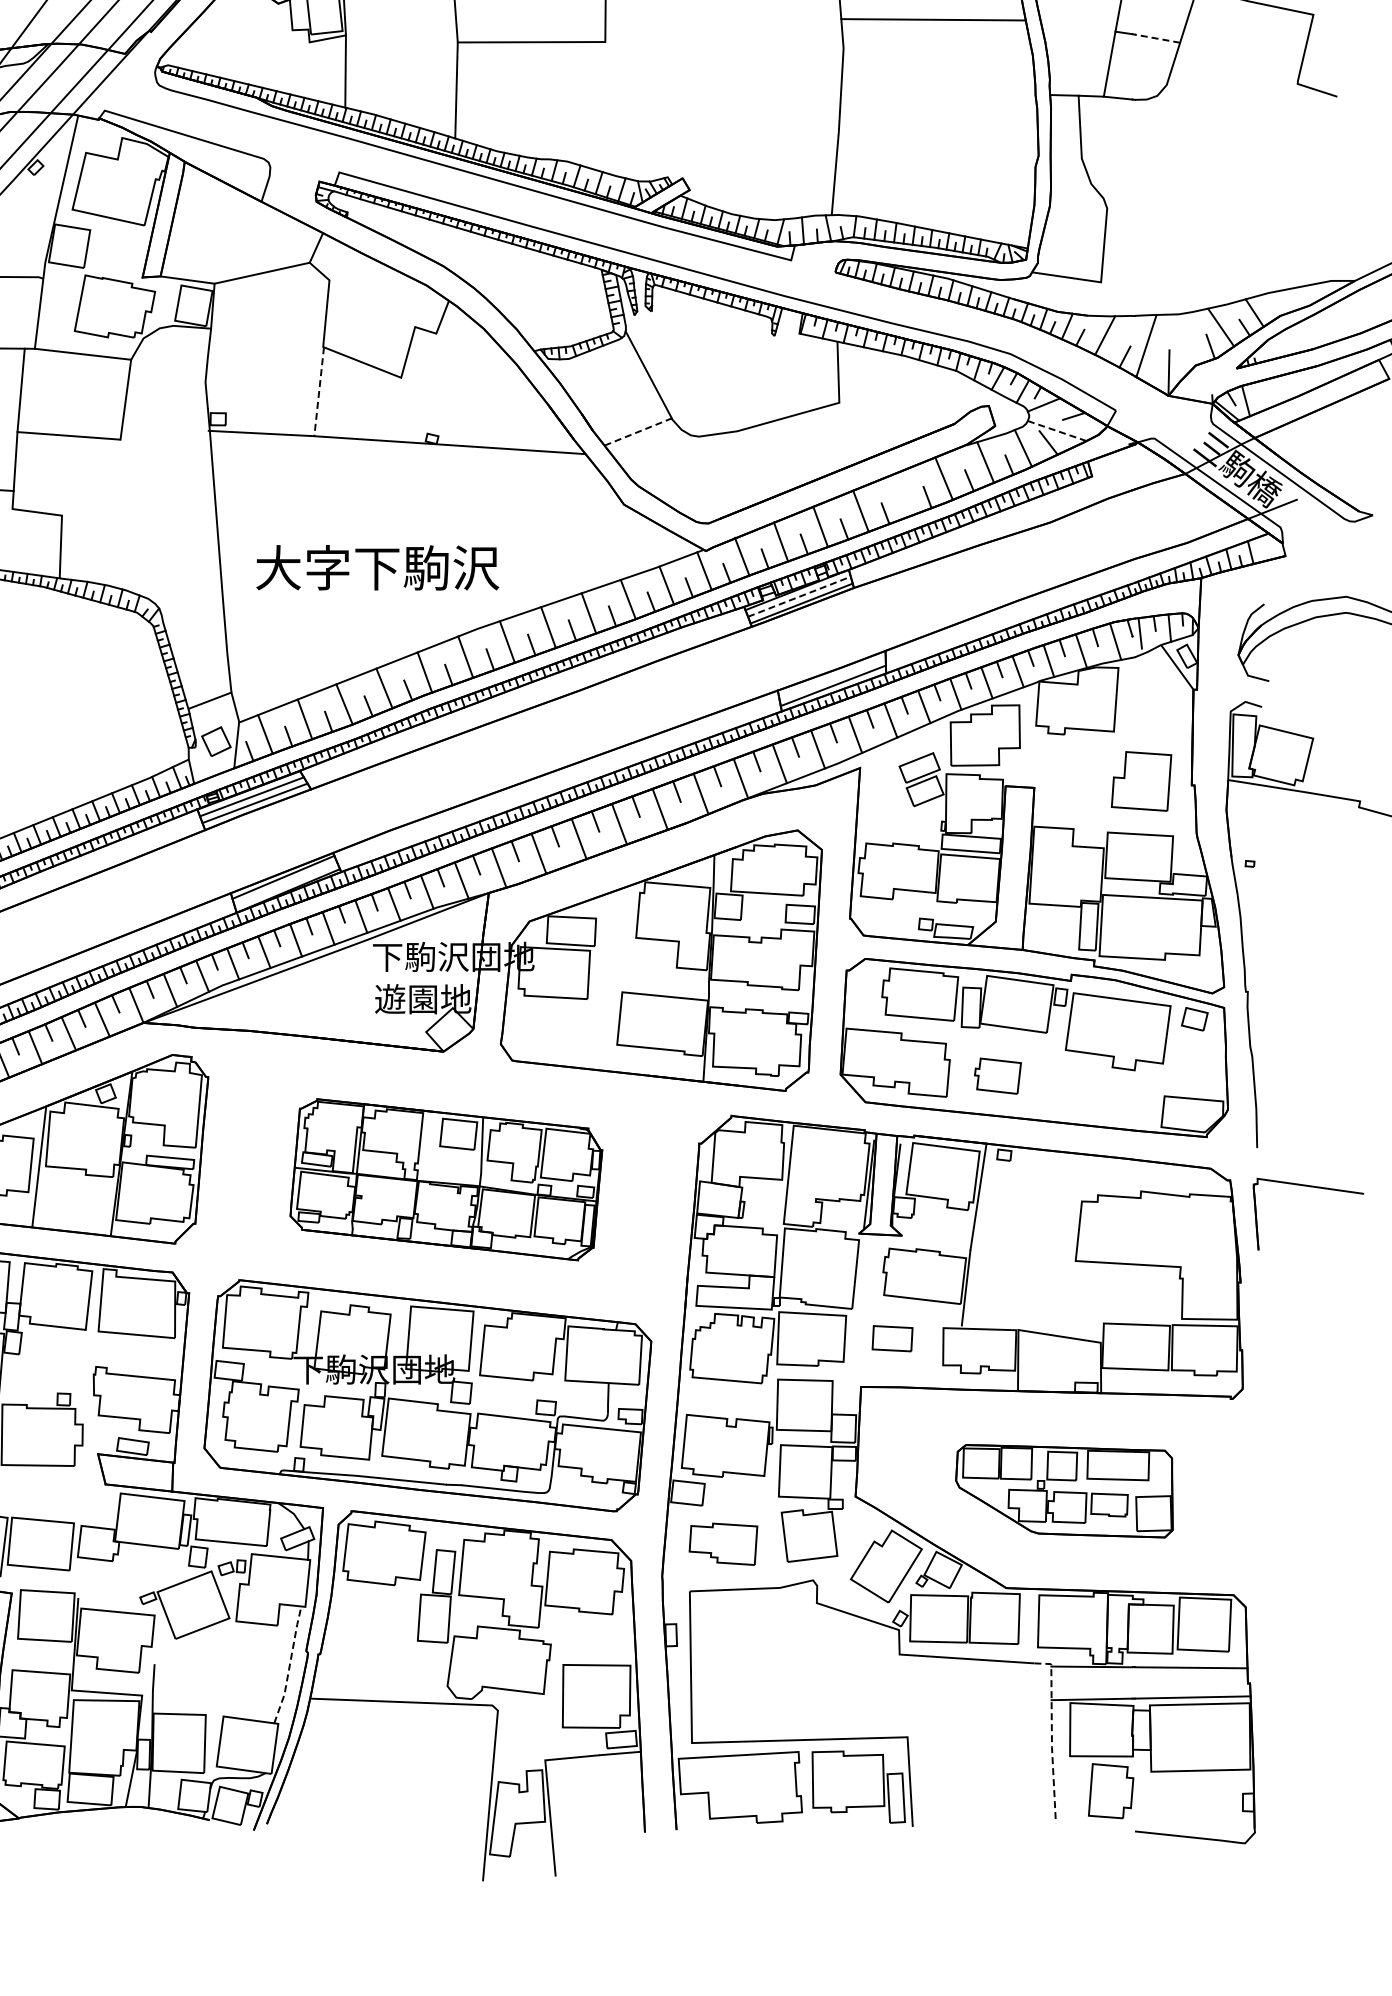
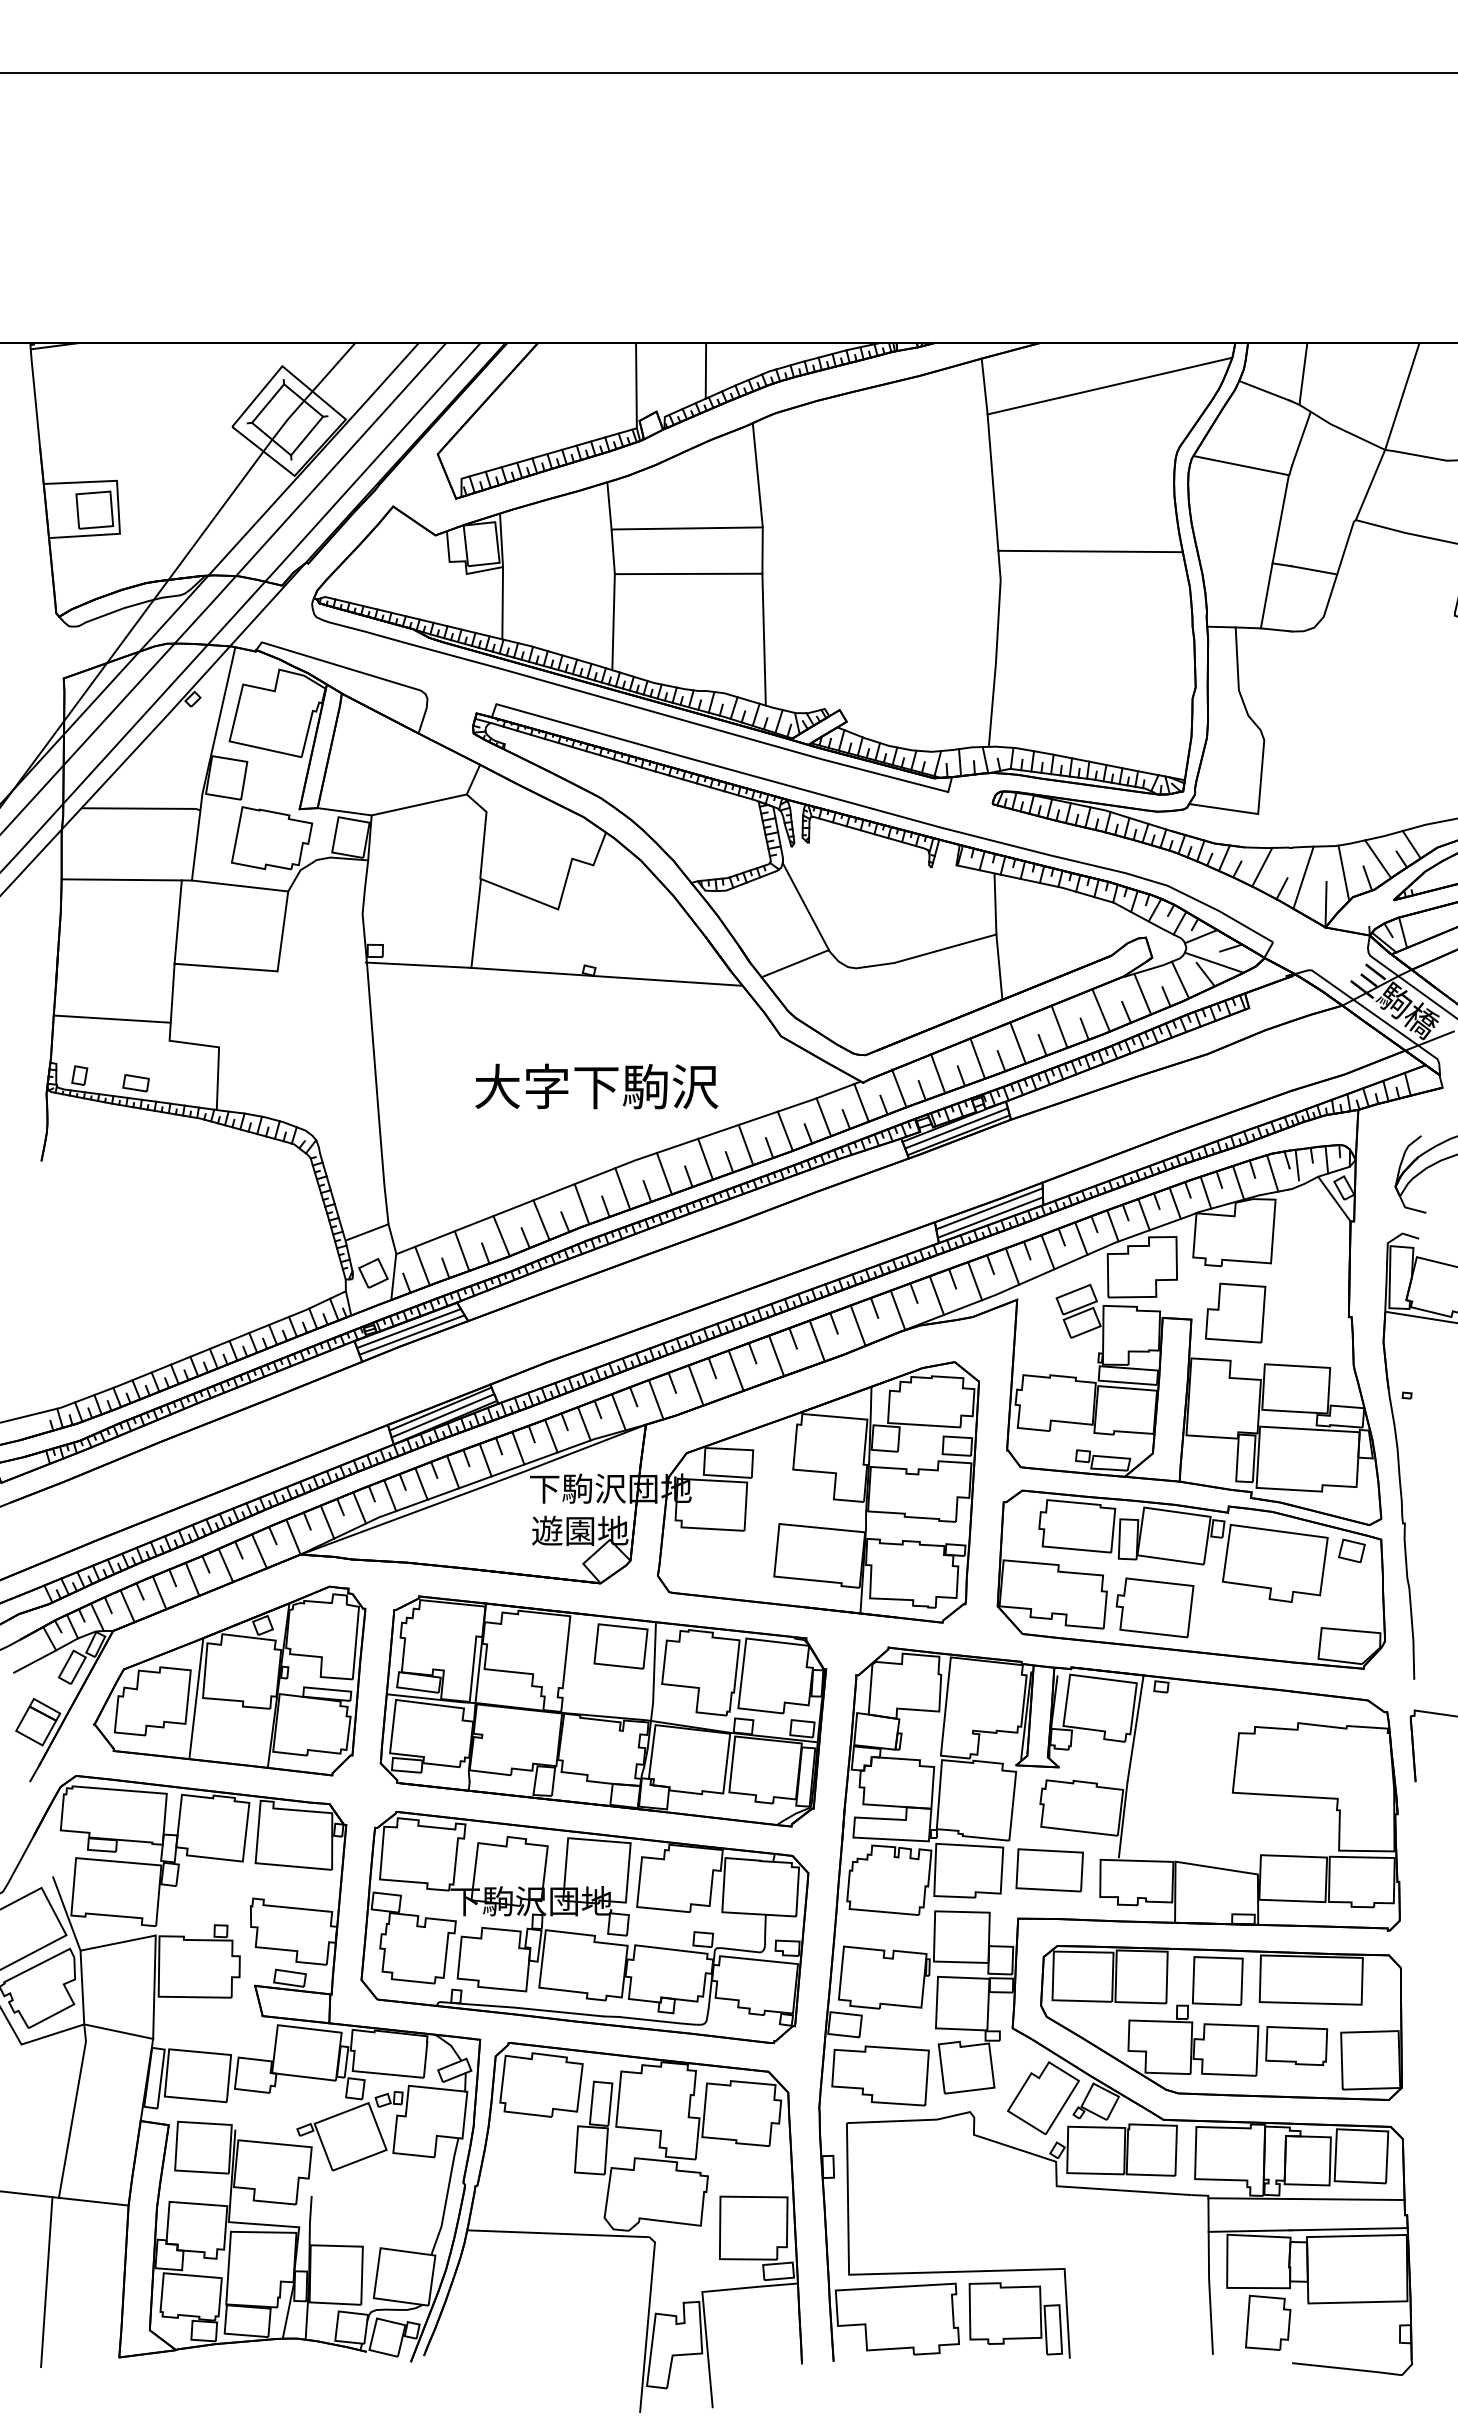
line: (1157, 38) -> (1314, 570), dashed -> solid
line: (606, 107) -> (763, 639), added
line: (1186, 340) -> (1343, 872), added
line: (319, 391) -> (476, 923), dashed -> solid
line: (1056, 430) -> (1213, 962), dashed -> solid
line: (638, 431) -> (795, 963), dashed -> solid
line: (842, 434) -> (999, 966), added
line: (902, 494) -> (1059, 1026), added
text: (377, 567) -> (596, 1086), moved
line: (799, 596) -> (956, 1128), dashed -> solid
line: (832, 676) -> (989, 1208), added
part: (1141, 780) -> (1235, 1312), moved
line: (285, 883) -> (442, 1415), added
part: (997, 1075) -> (1154, 1607), size x1.67
part: (446, 1179) -> (603, 1711), size x1.43
part: (892, 1338) -> (1049, 1870), size x1.67
part: (1064, 1490) -> (1221, 2022), size x1.67
part: (723, 1543) -> (880, 2075), size x1.43
line: (289, 1665) -> (446, 2197), dashed -> solid
line: (1051, 1735) -> (1208, 2267), dashed -> solid

